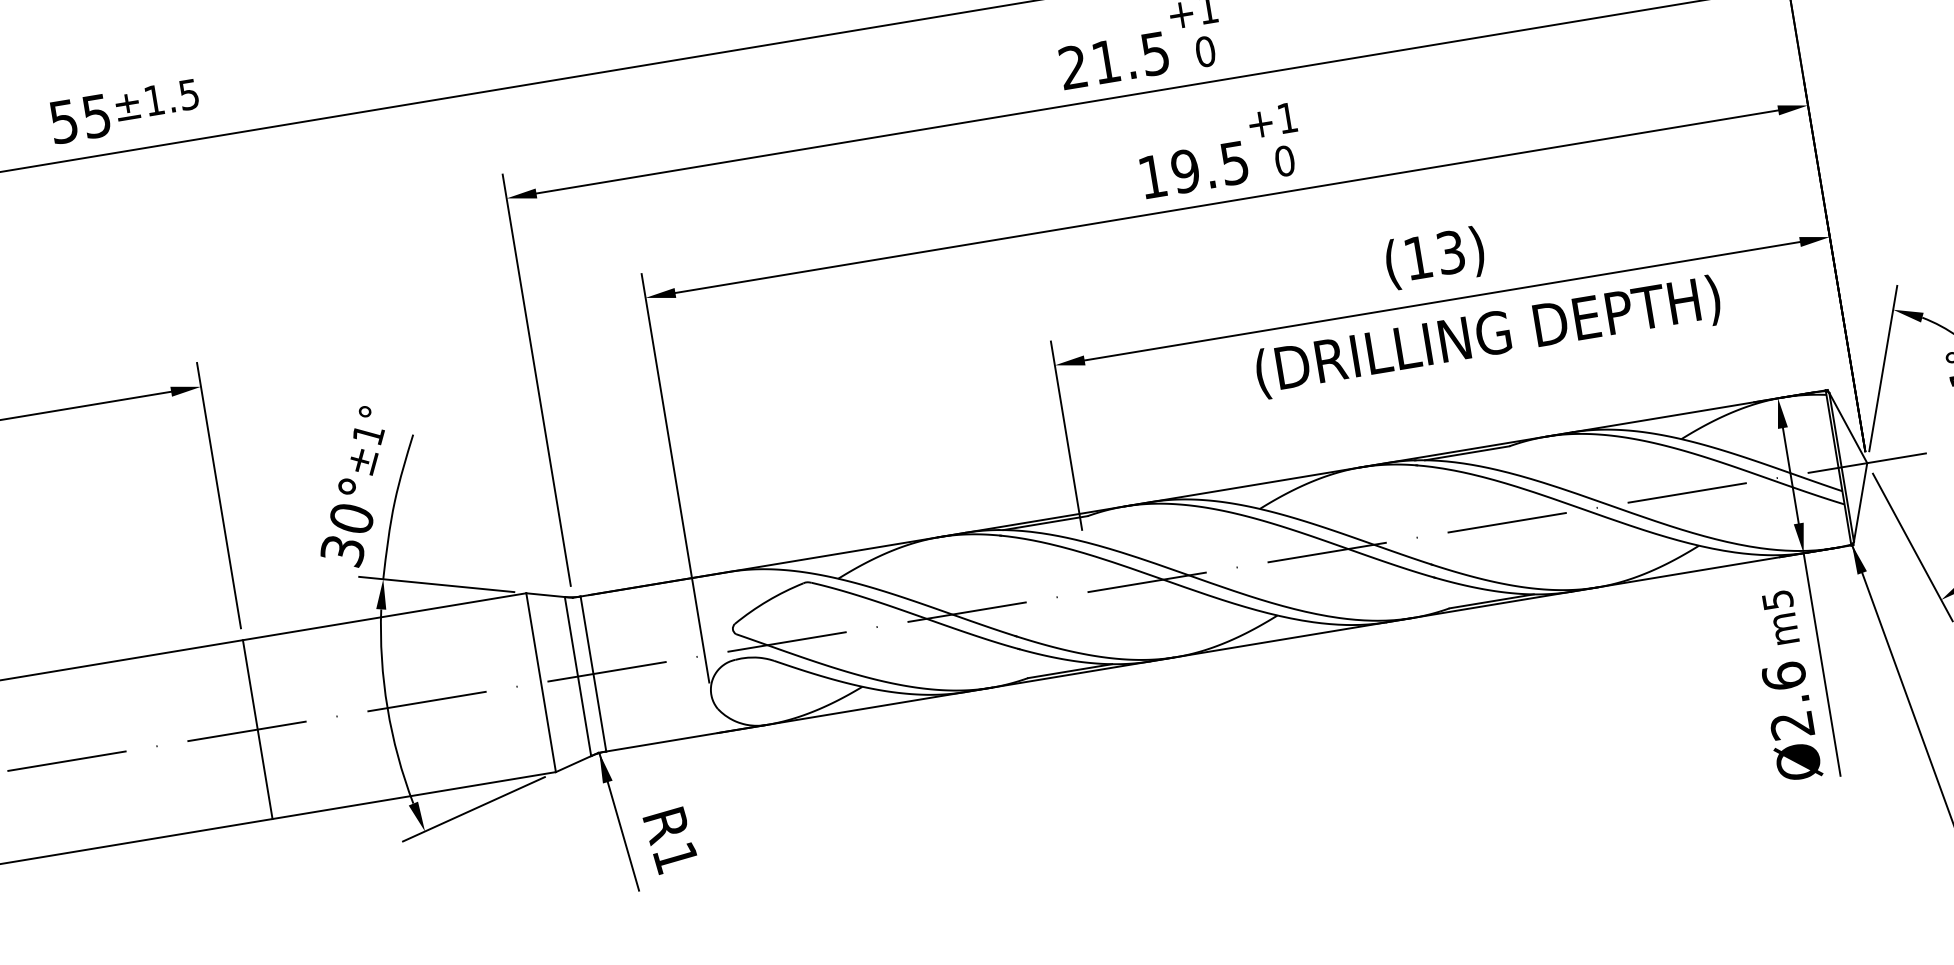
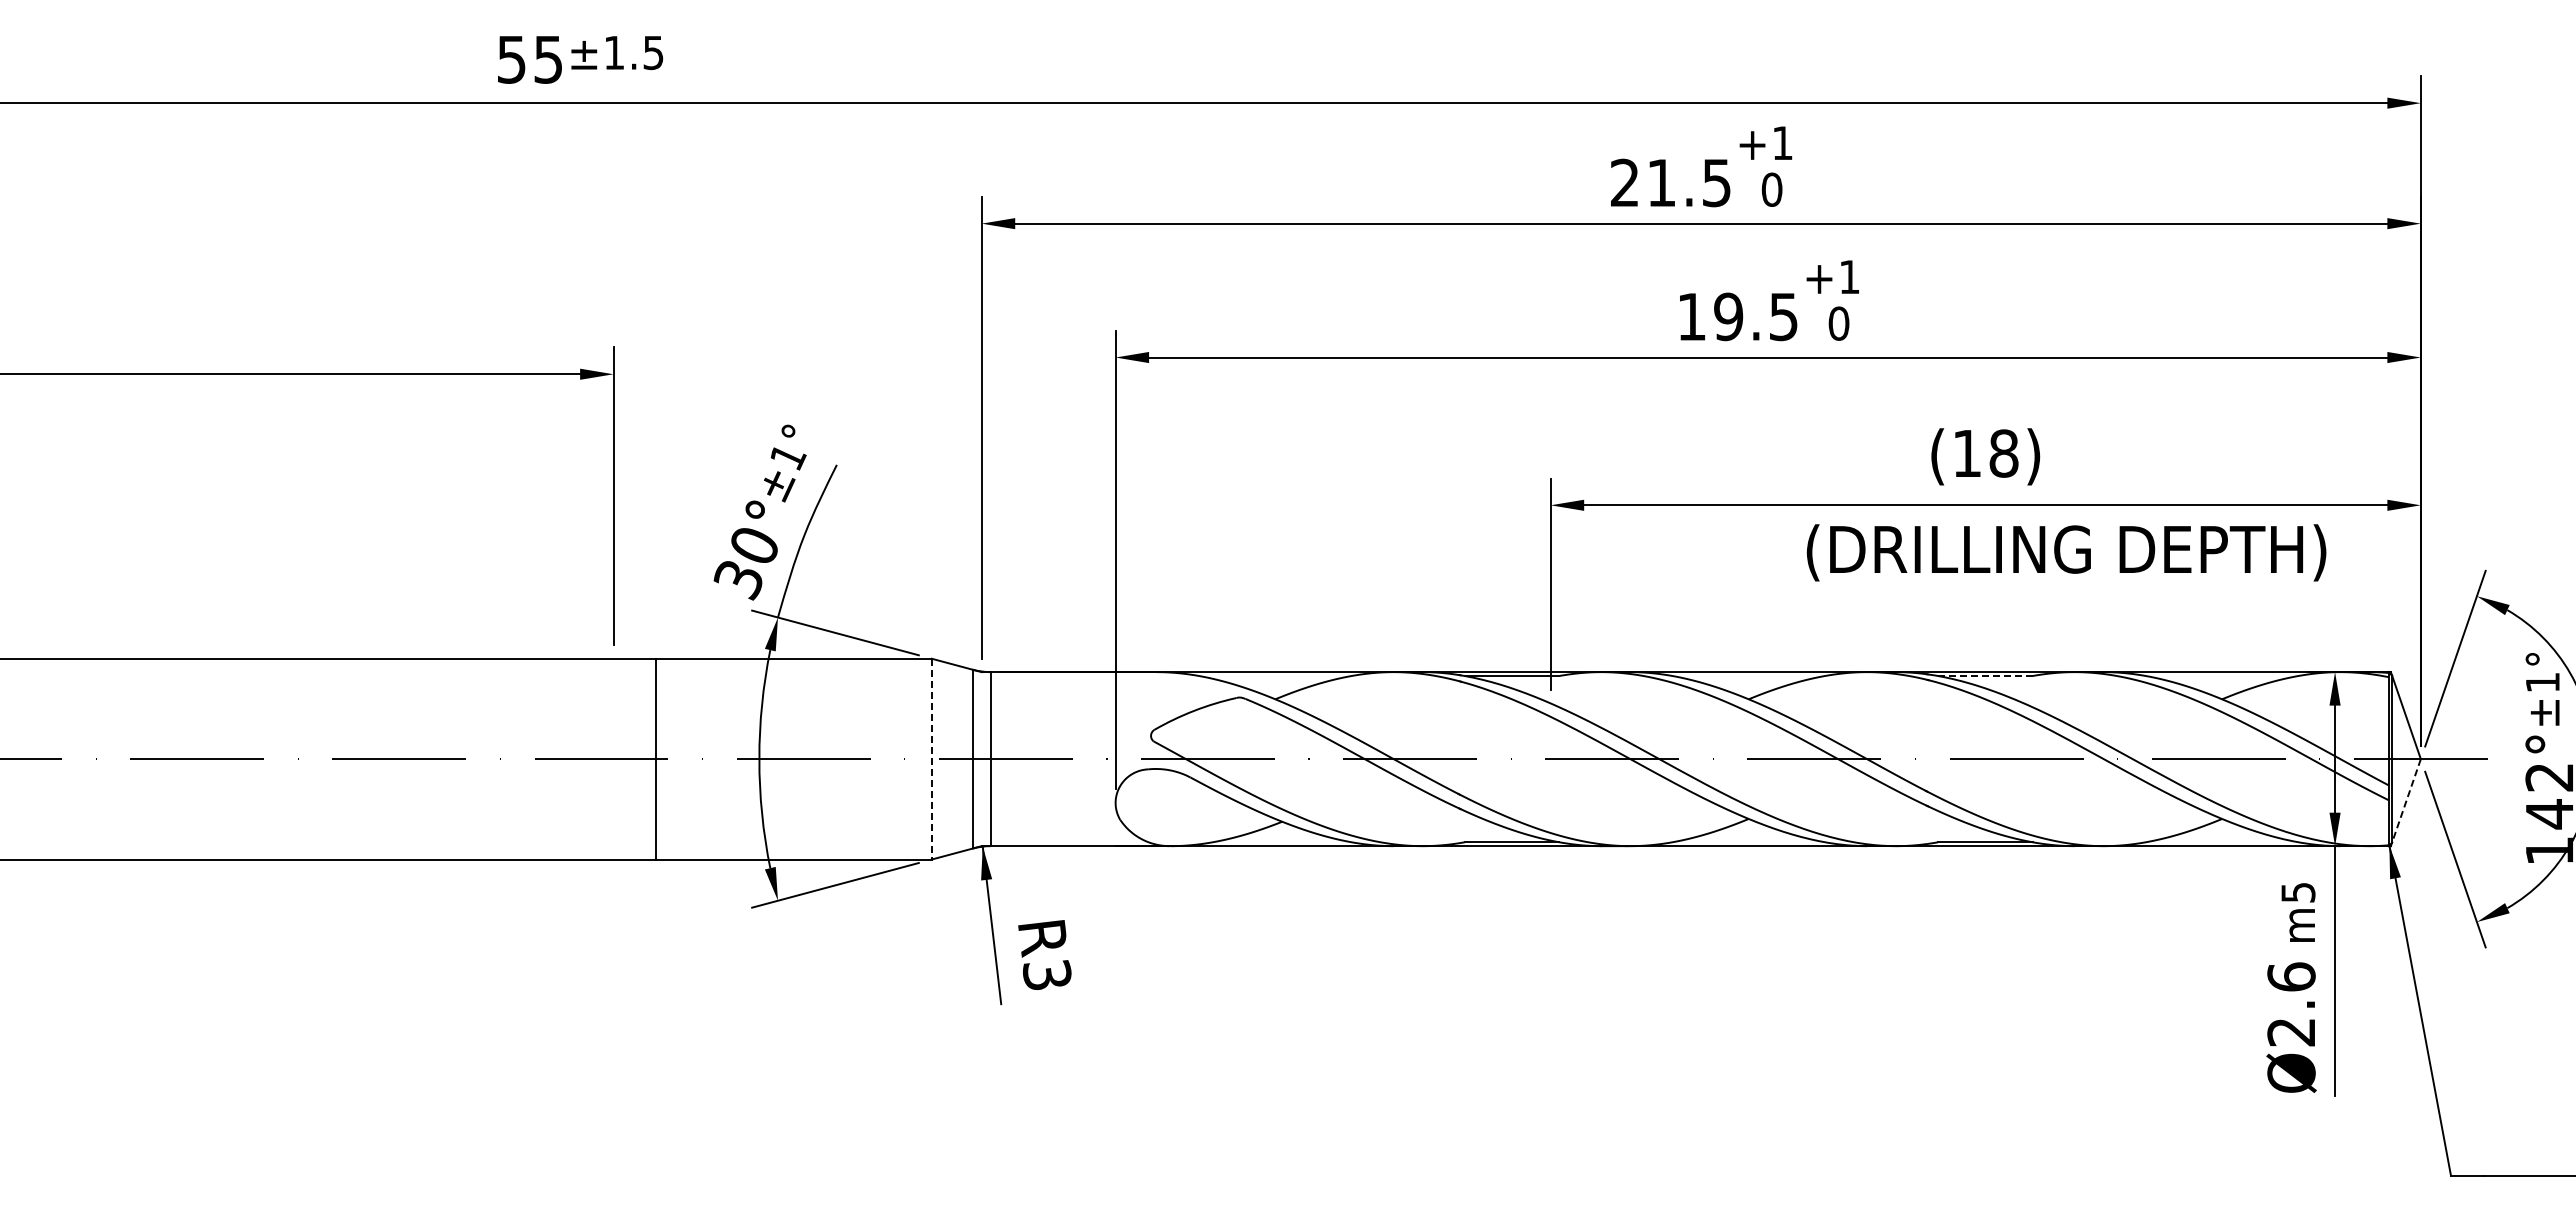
text: (1450, 252) -> (2003, 453), (13) -> (18)
text: (1488, 336) -> (2066, 552), moved
line: (1466, 453) -> (1984, 676), solid -> dashed
line: (1860, 502) -> (2406, 801), solid -> dashed
line: (540, 683) -> (931, 759), solid -> dashed
line: (257, 729) -> (655, 758), moved
text: (676, 858) -> (1047, 975), R1 -> R3

